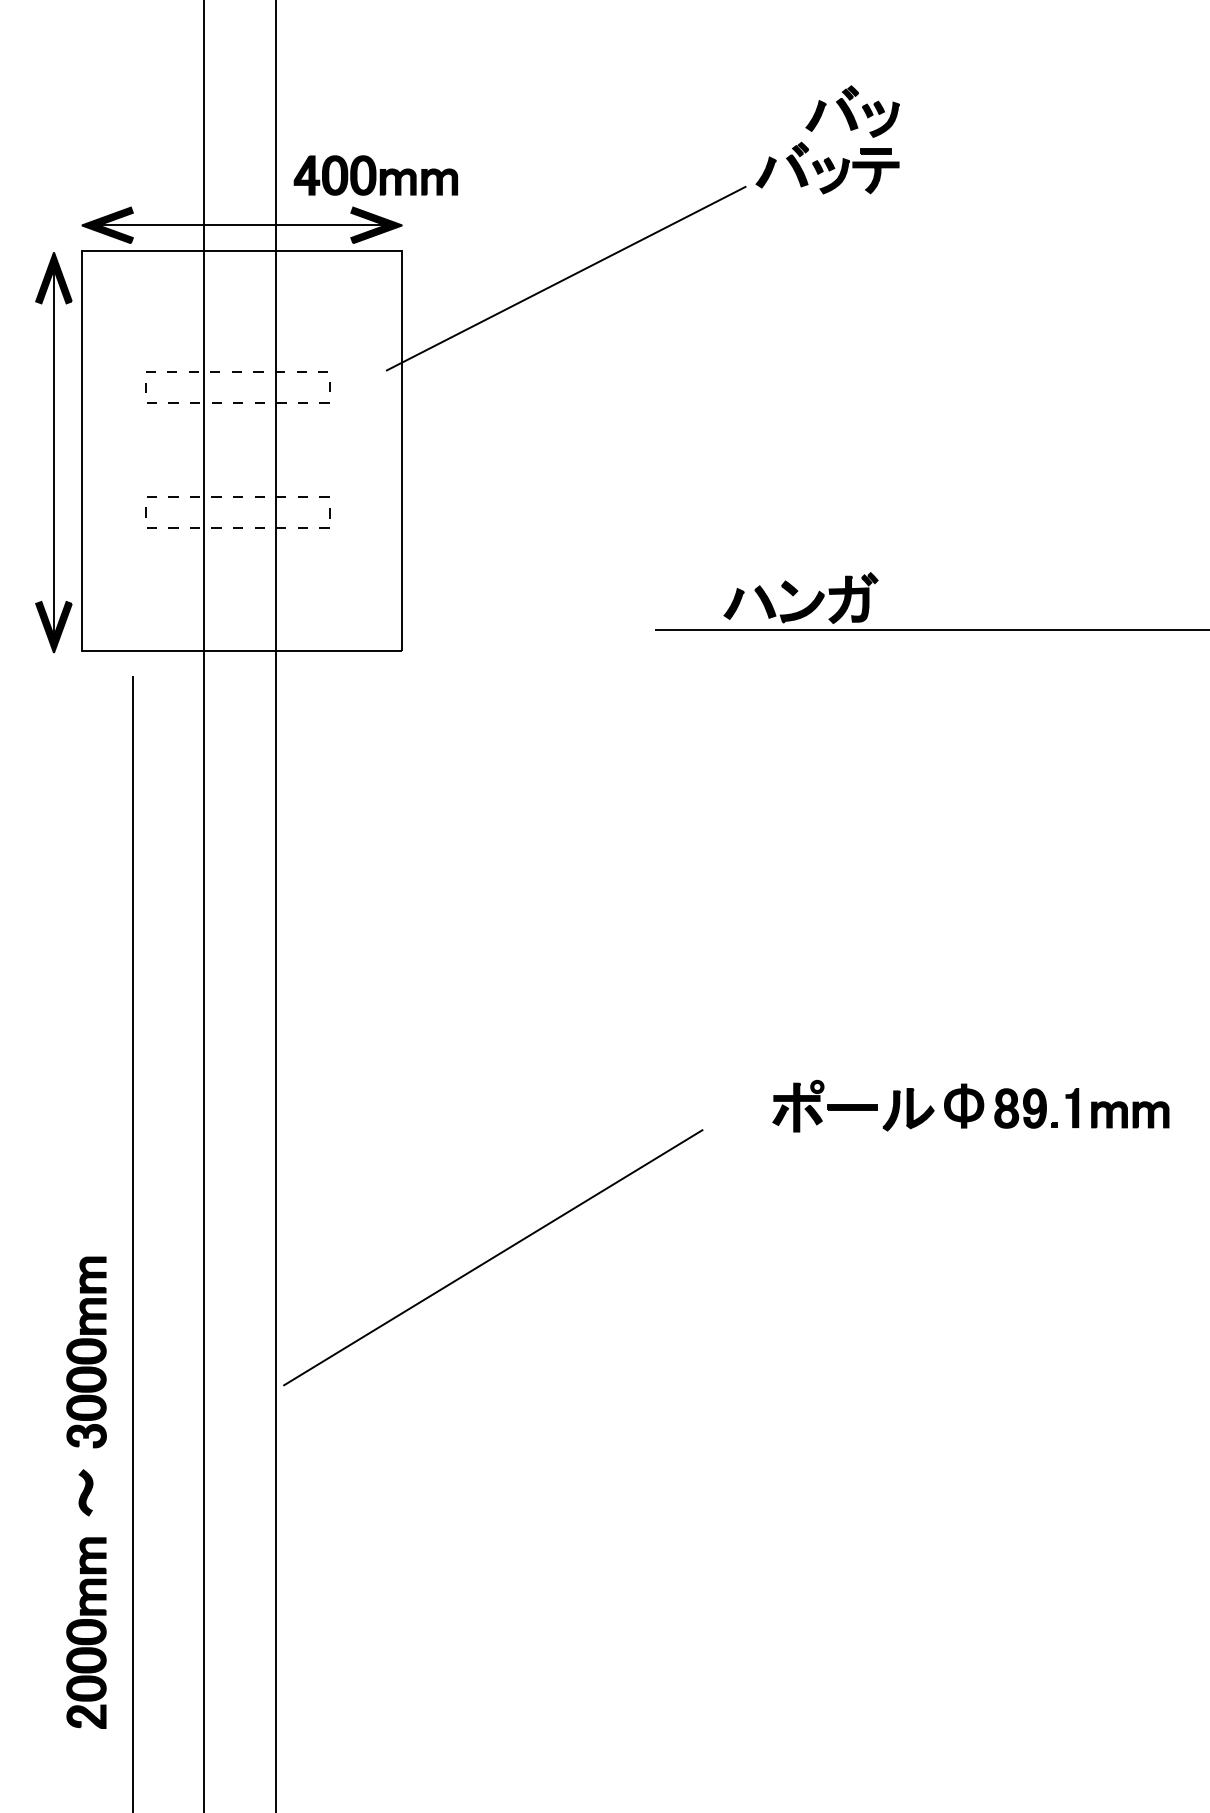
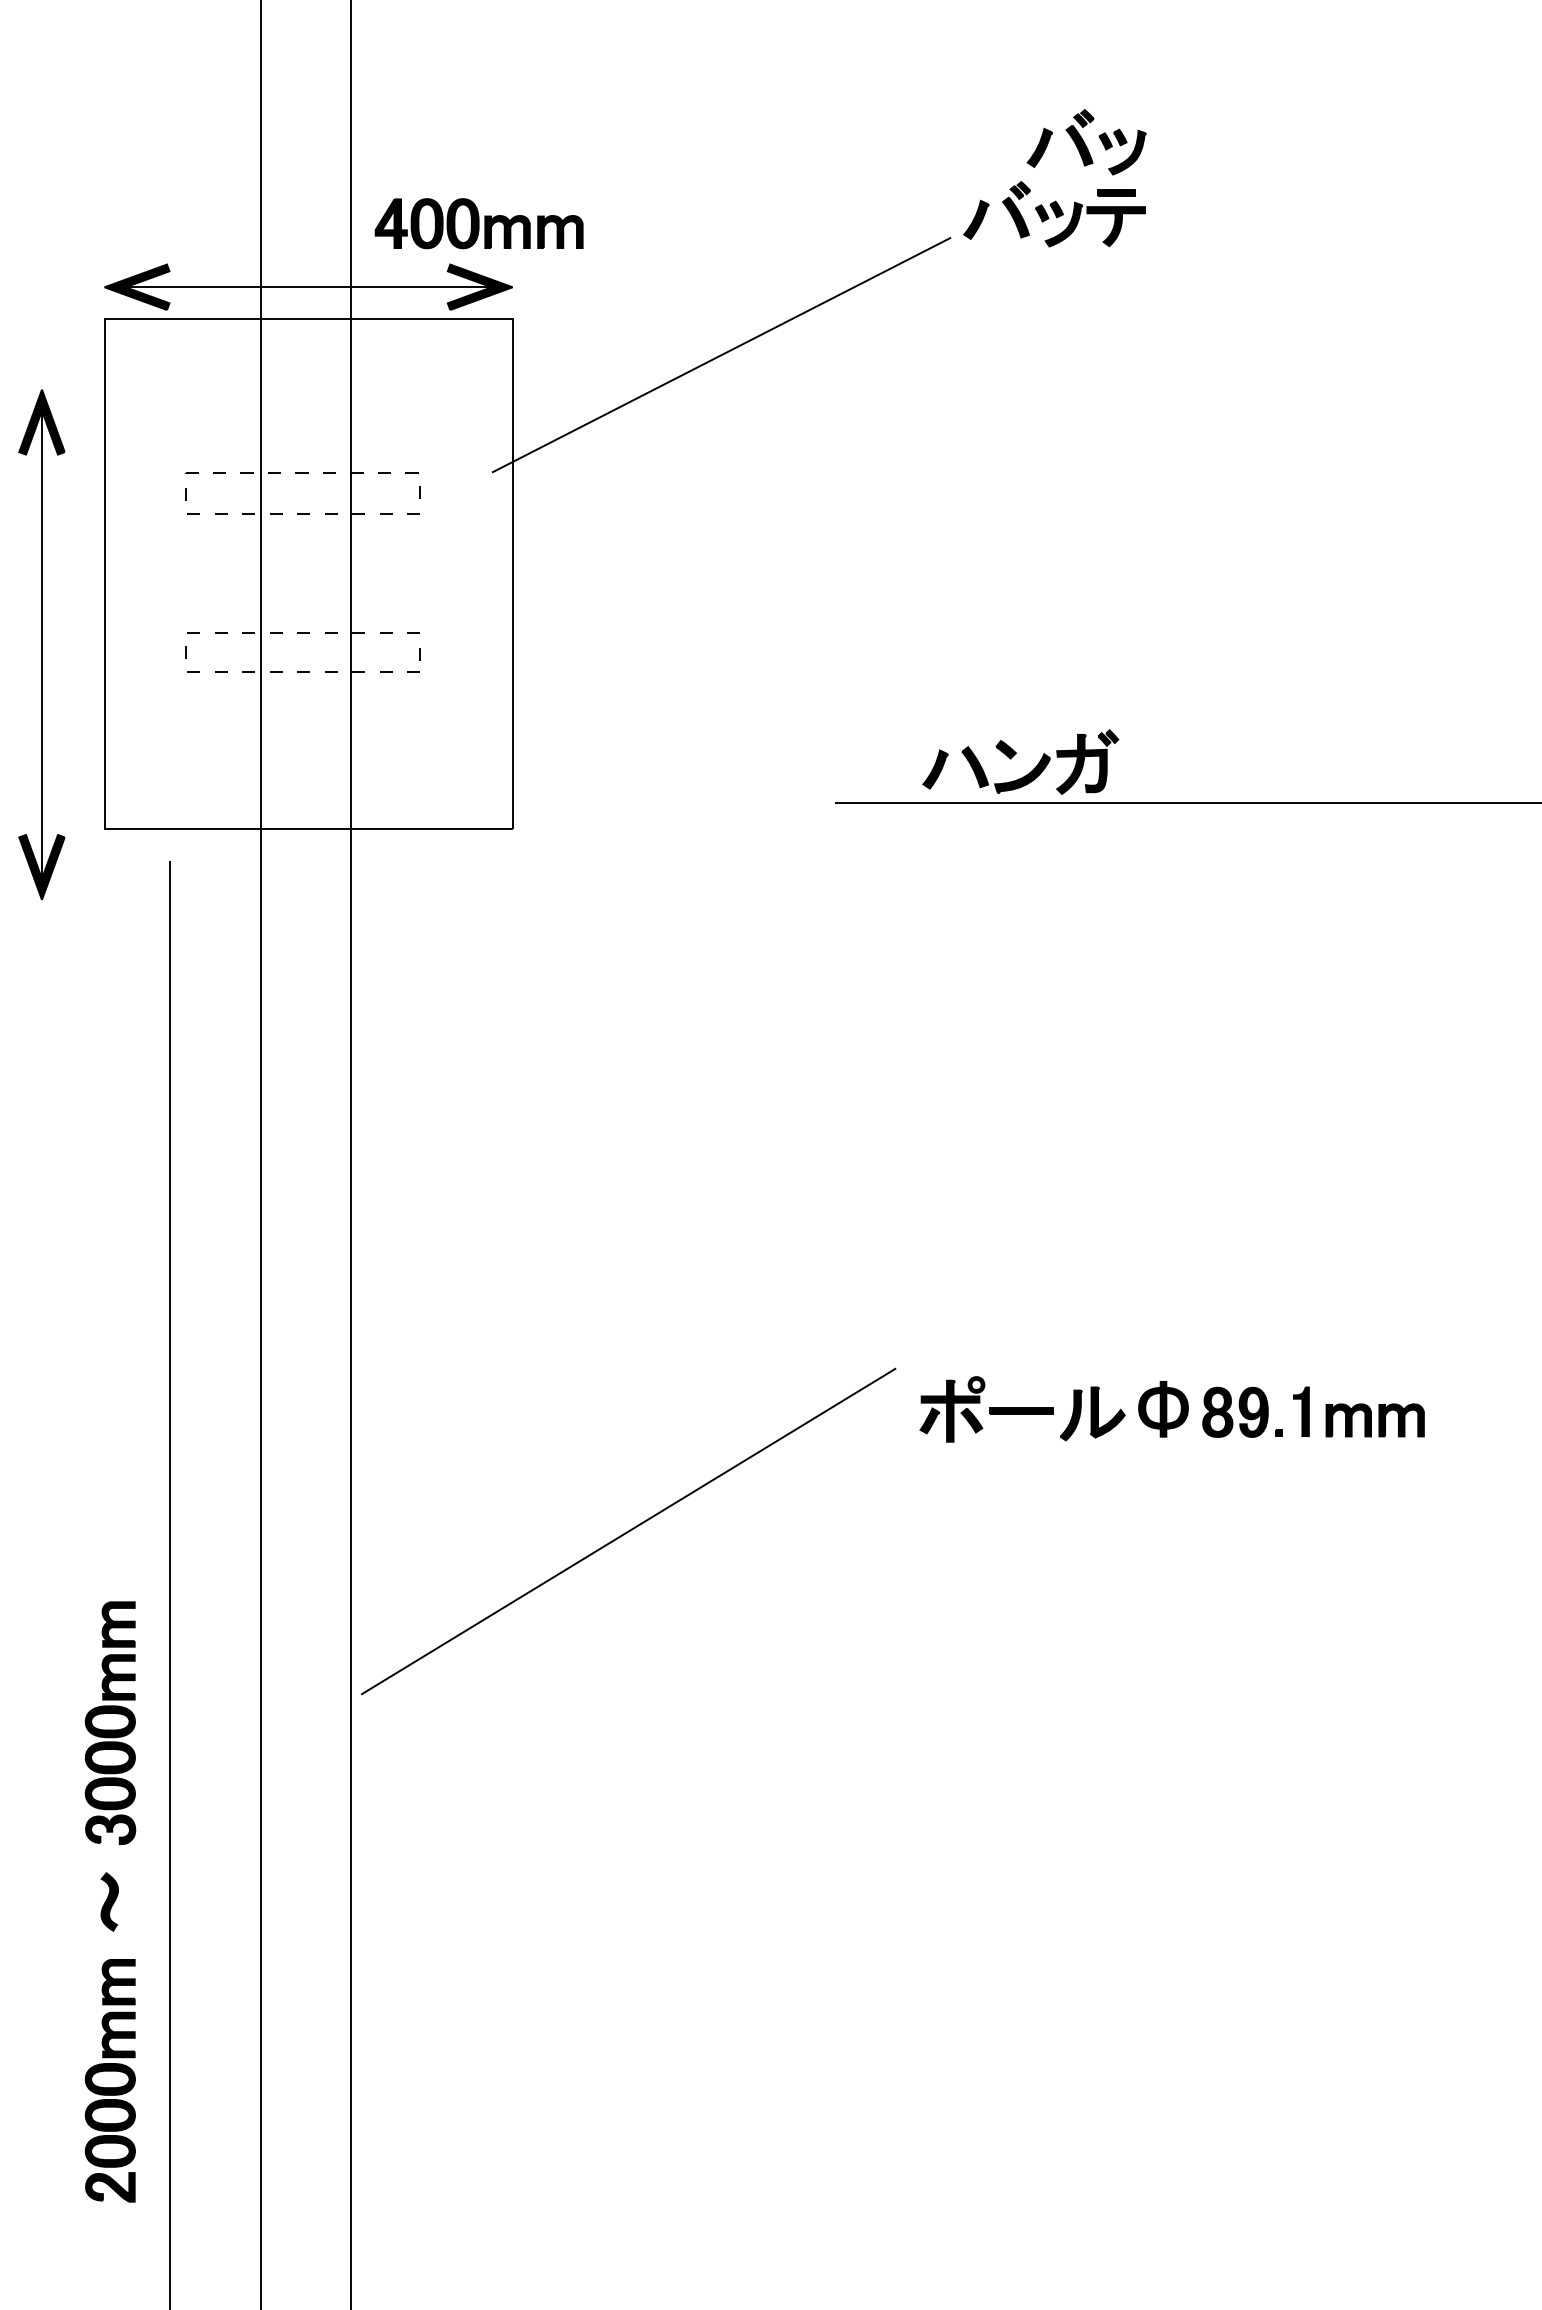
part: (53, 452) -> (41, 644), moved
part: (970, 1106) -> (1171, 1409), moved
line: (493, 1257) -> (628, 1531), moved

